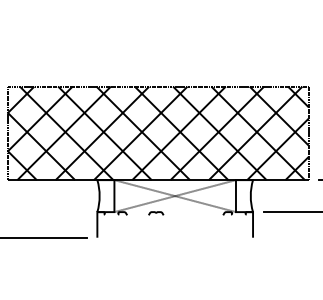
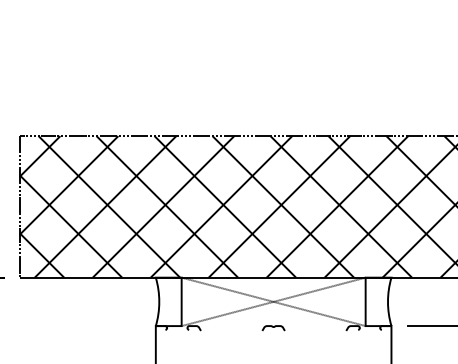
curve: (156, 213) -> (274, 328), moved

